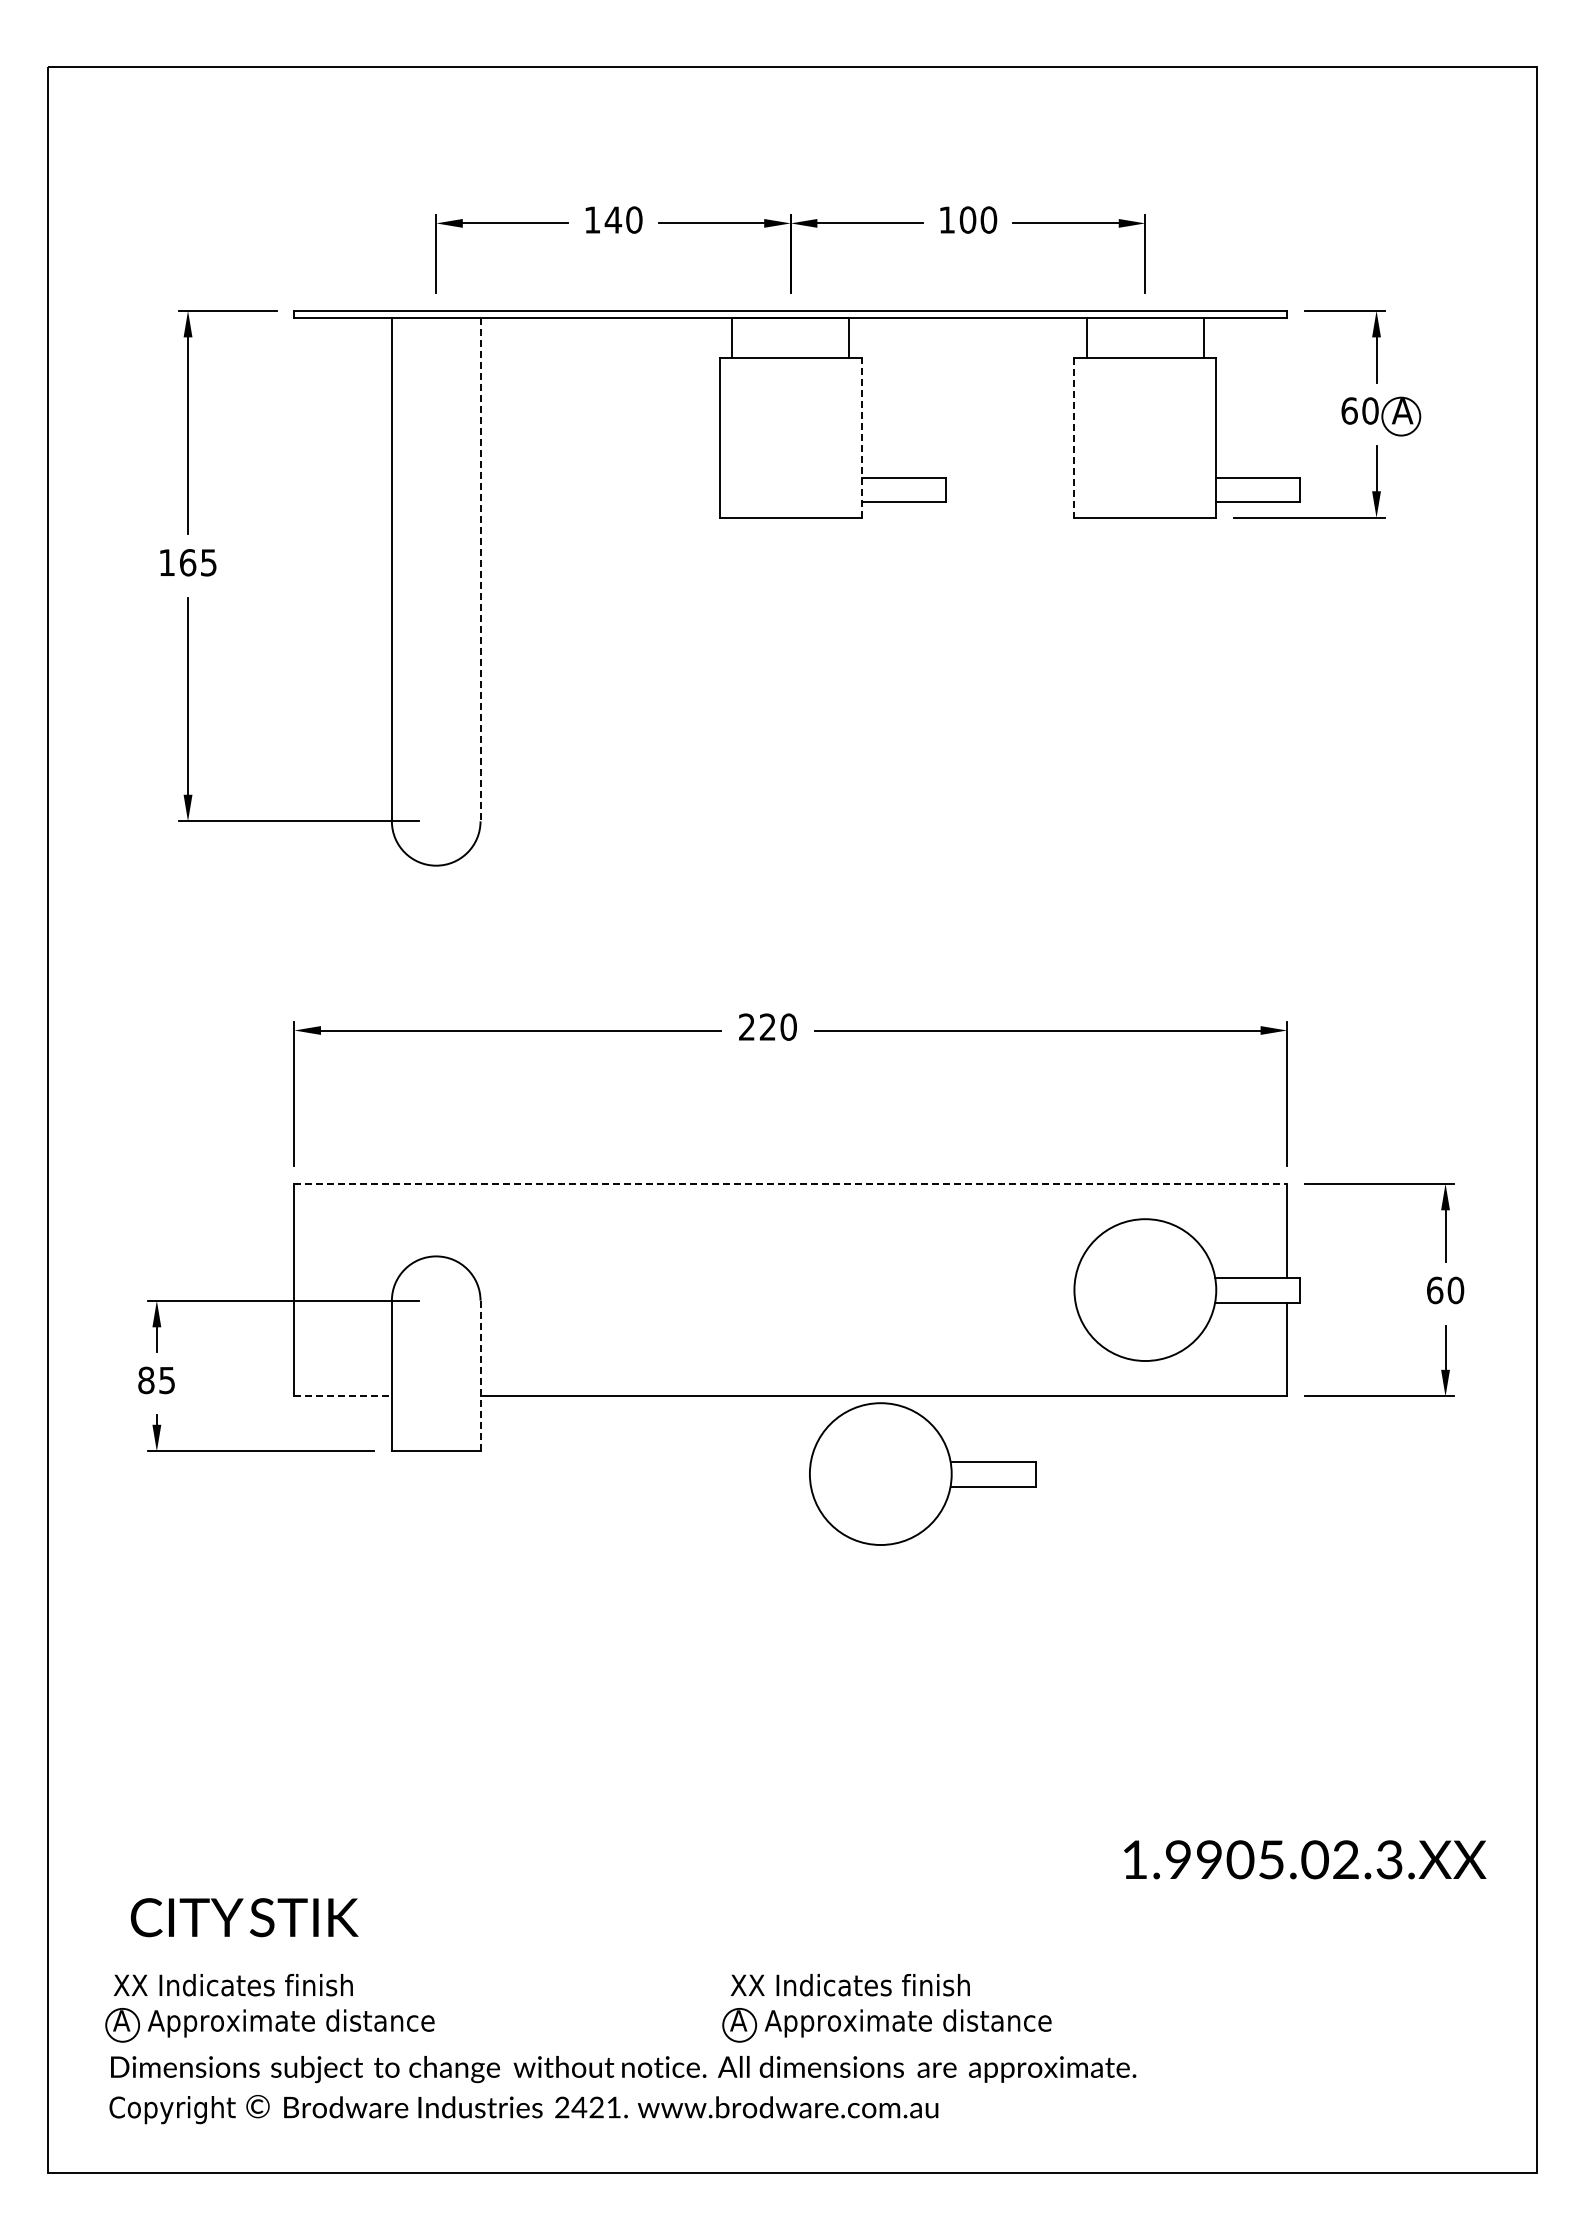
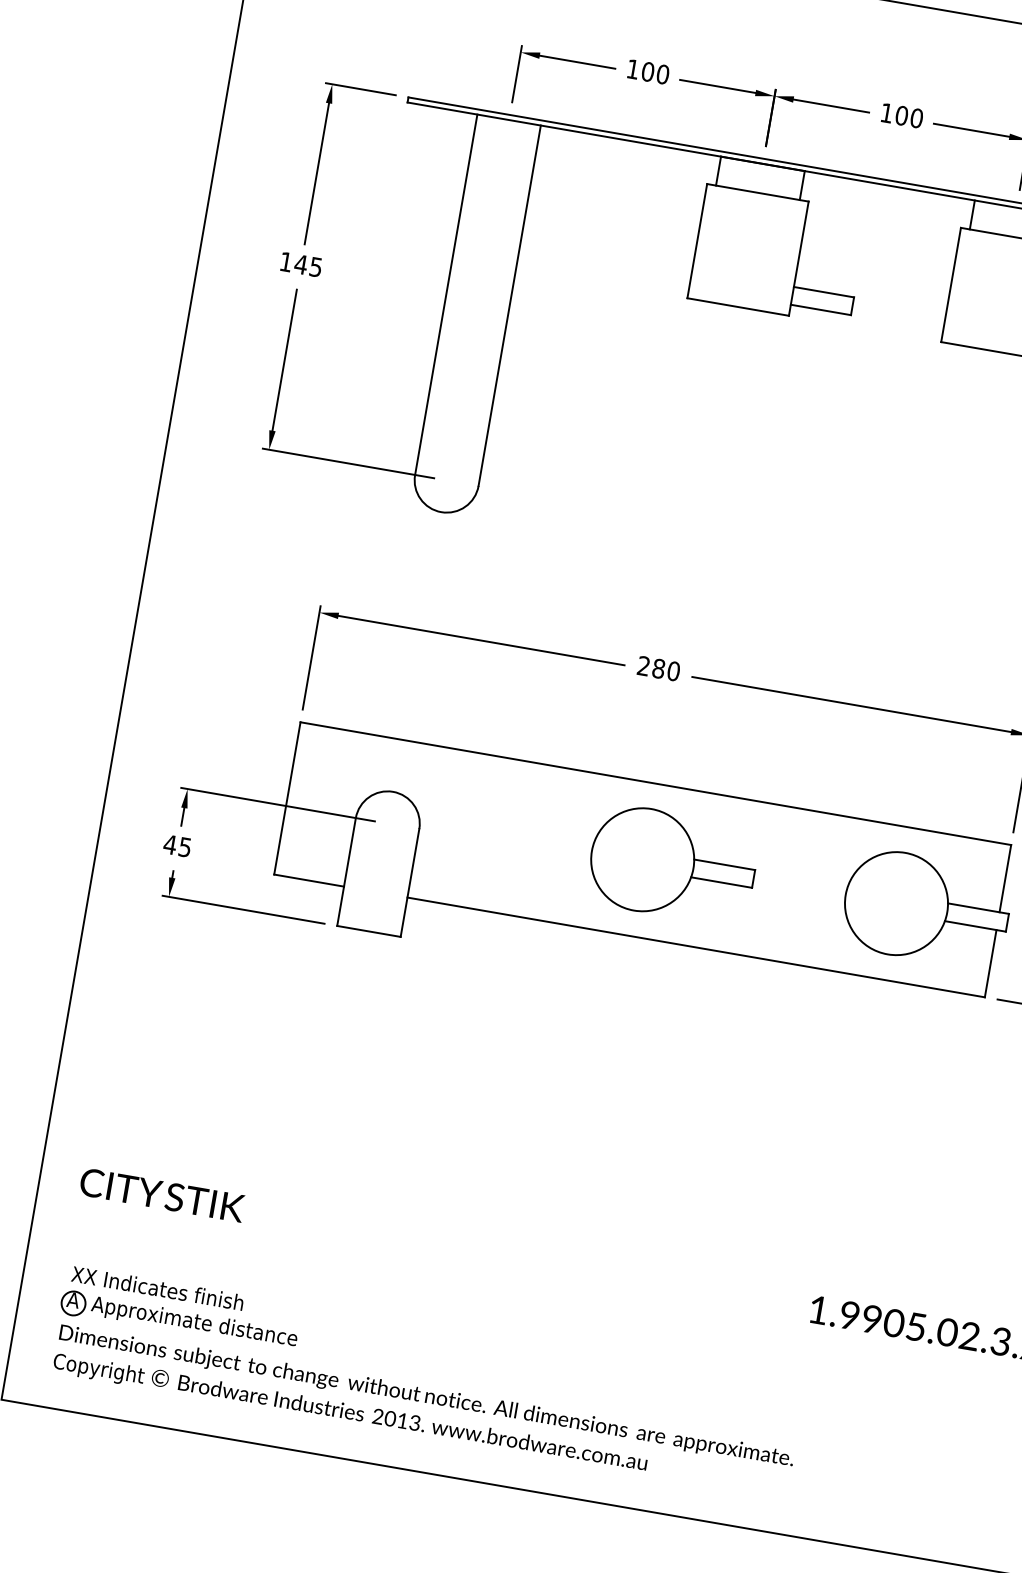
text: (613, 219) -> (648, 71), 140 -> 100
line: (861, 438) -> (798, 258), dashed -> solid
line: (1074, 438) -> (951, 285), dashed -> solid
text: (187, 562) -> (300, 264), 165 -> 145
line: (480, 569) -> (509, 305), dashed -> solid
text: (767, 1026) -> (658, 668), 220 -> 280
line: (791, 1183) -> (656, 783), dashed -> solid
line: (480, 1376) -> (409, 883), dashed -> solid
text: (145, 1380) -> (169, 844), 85 -> 45
line: (343, 1396) -> (309, 880), dashed -> solid
part: (922, 1473) -> (672, 864), moved
text: (244, 1917) -> (162, 1195), moved
part: (885, 2015) -> (620, 1390), removed
text: (595, 2107) -> (401, 1420), 2421. -> 2013.

